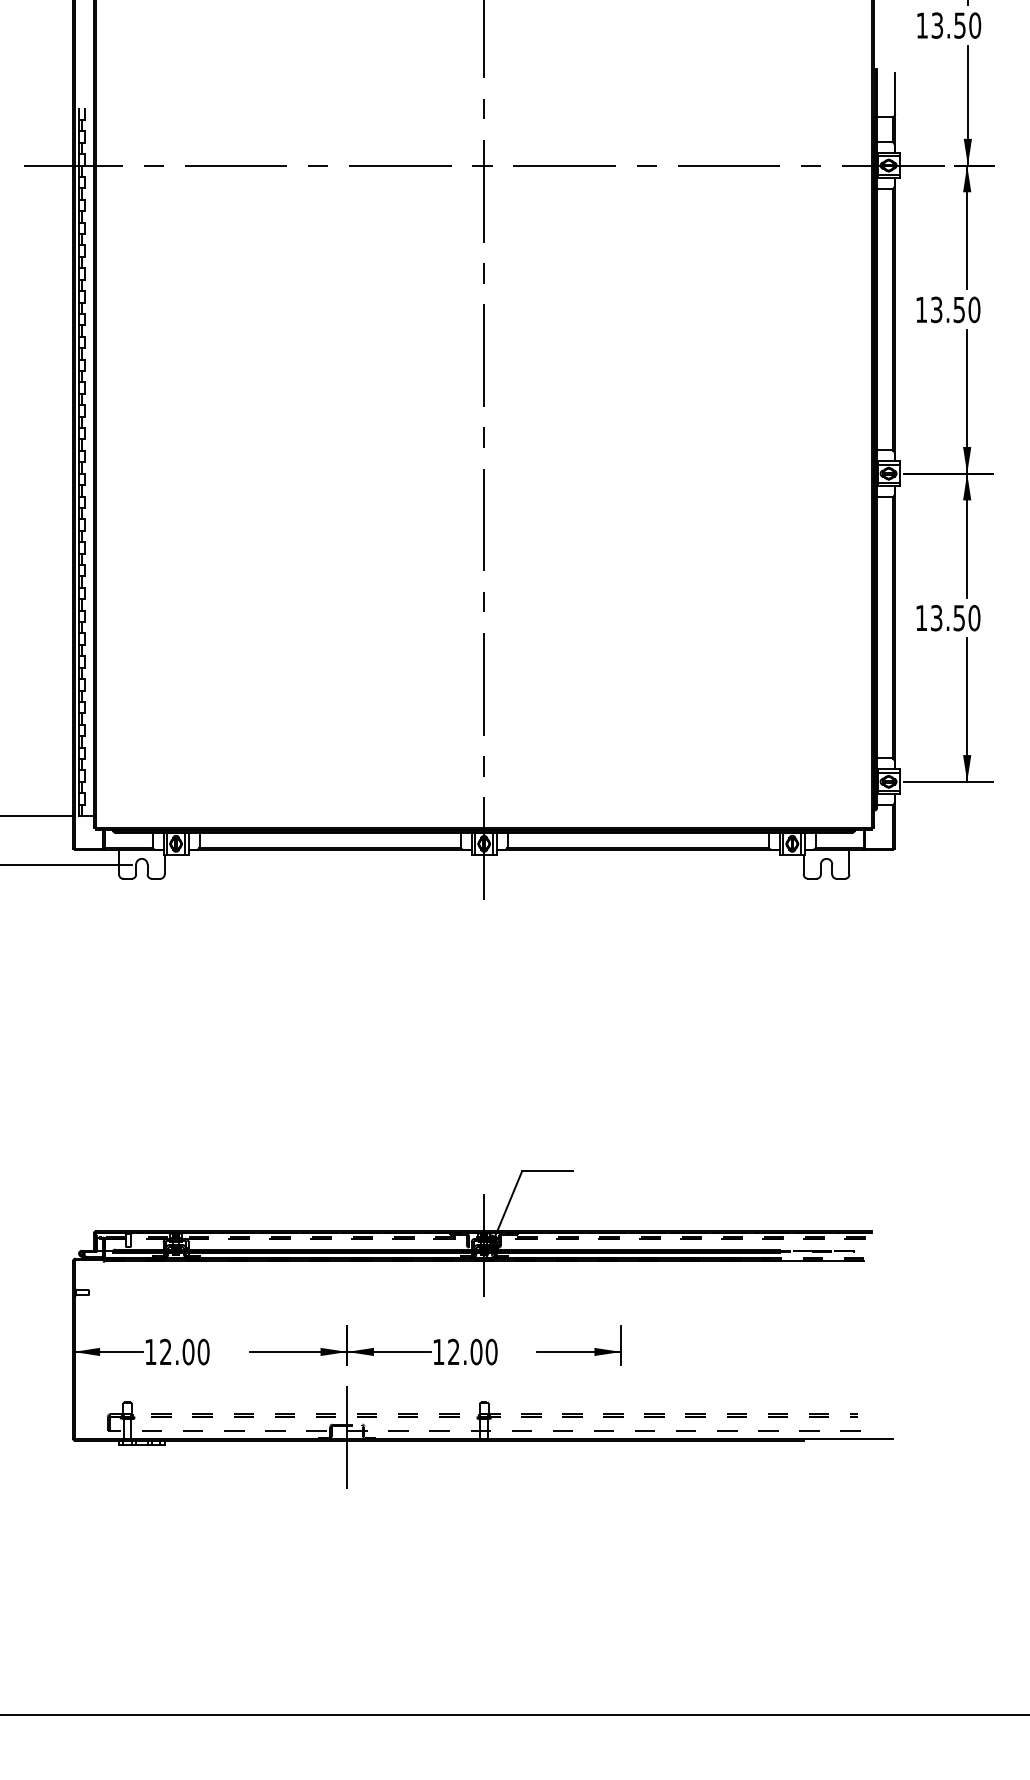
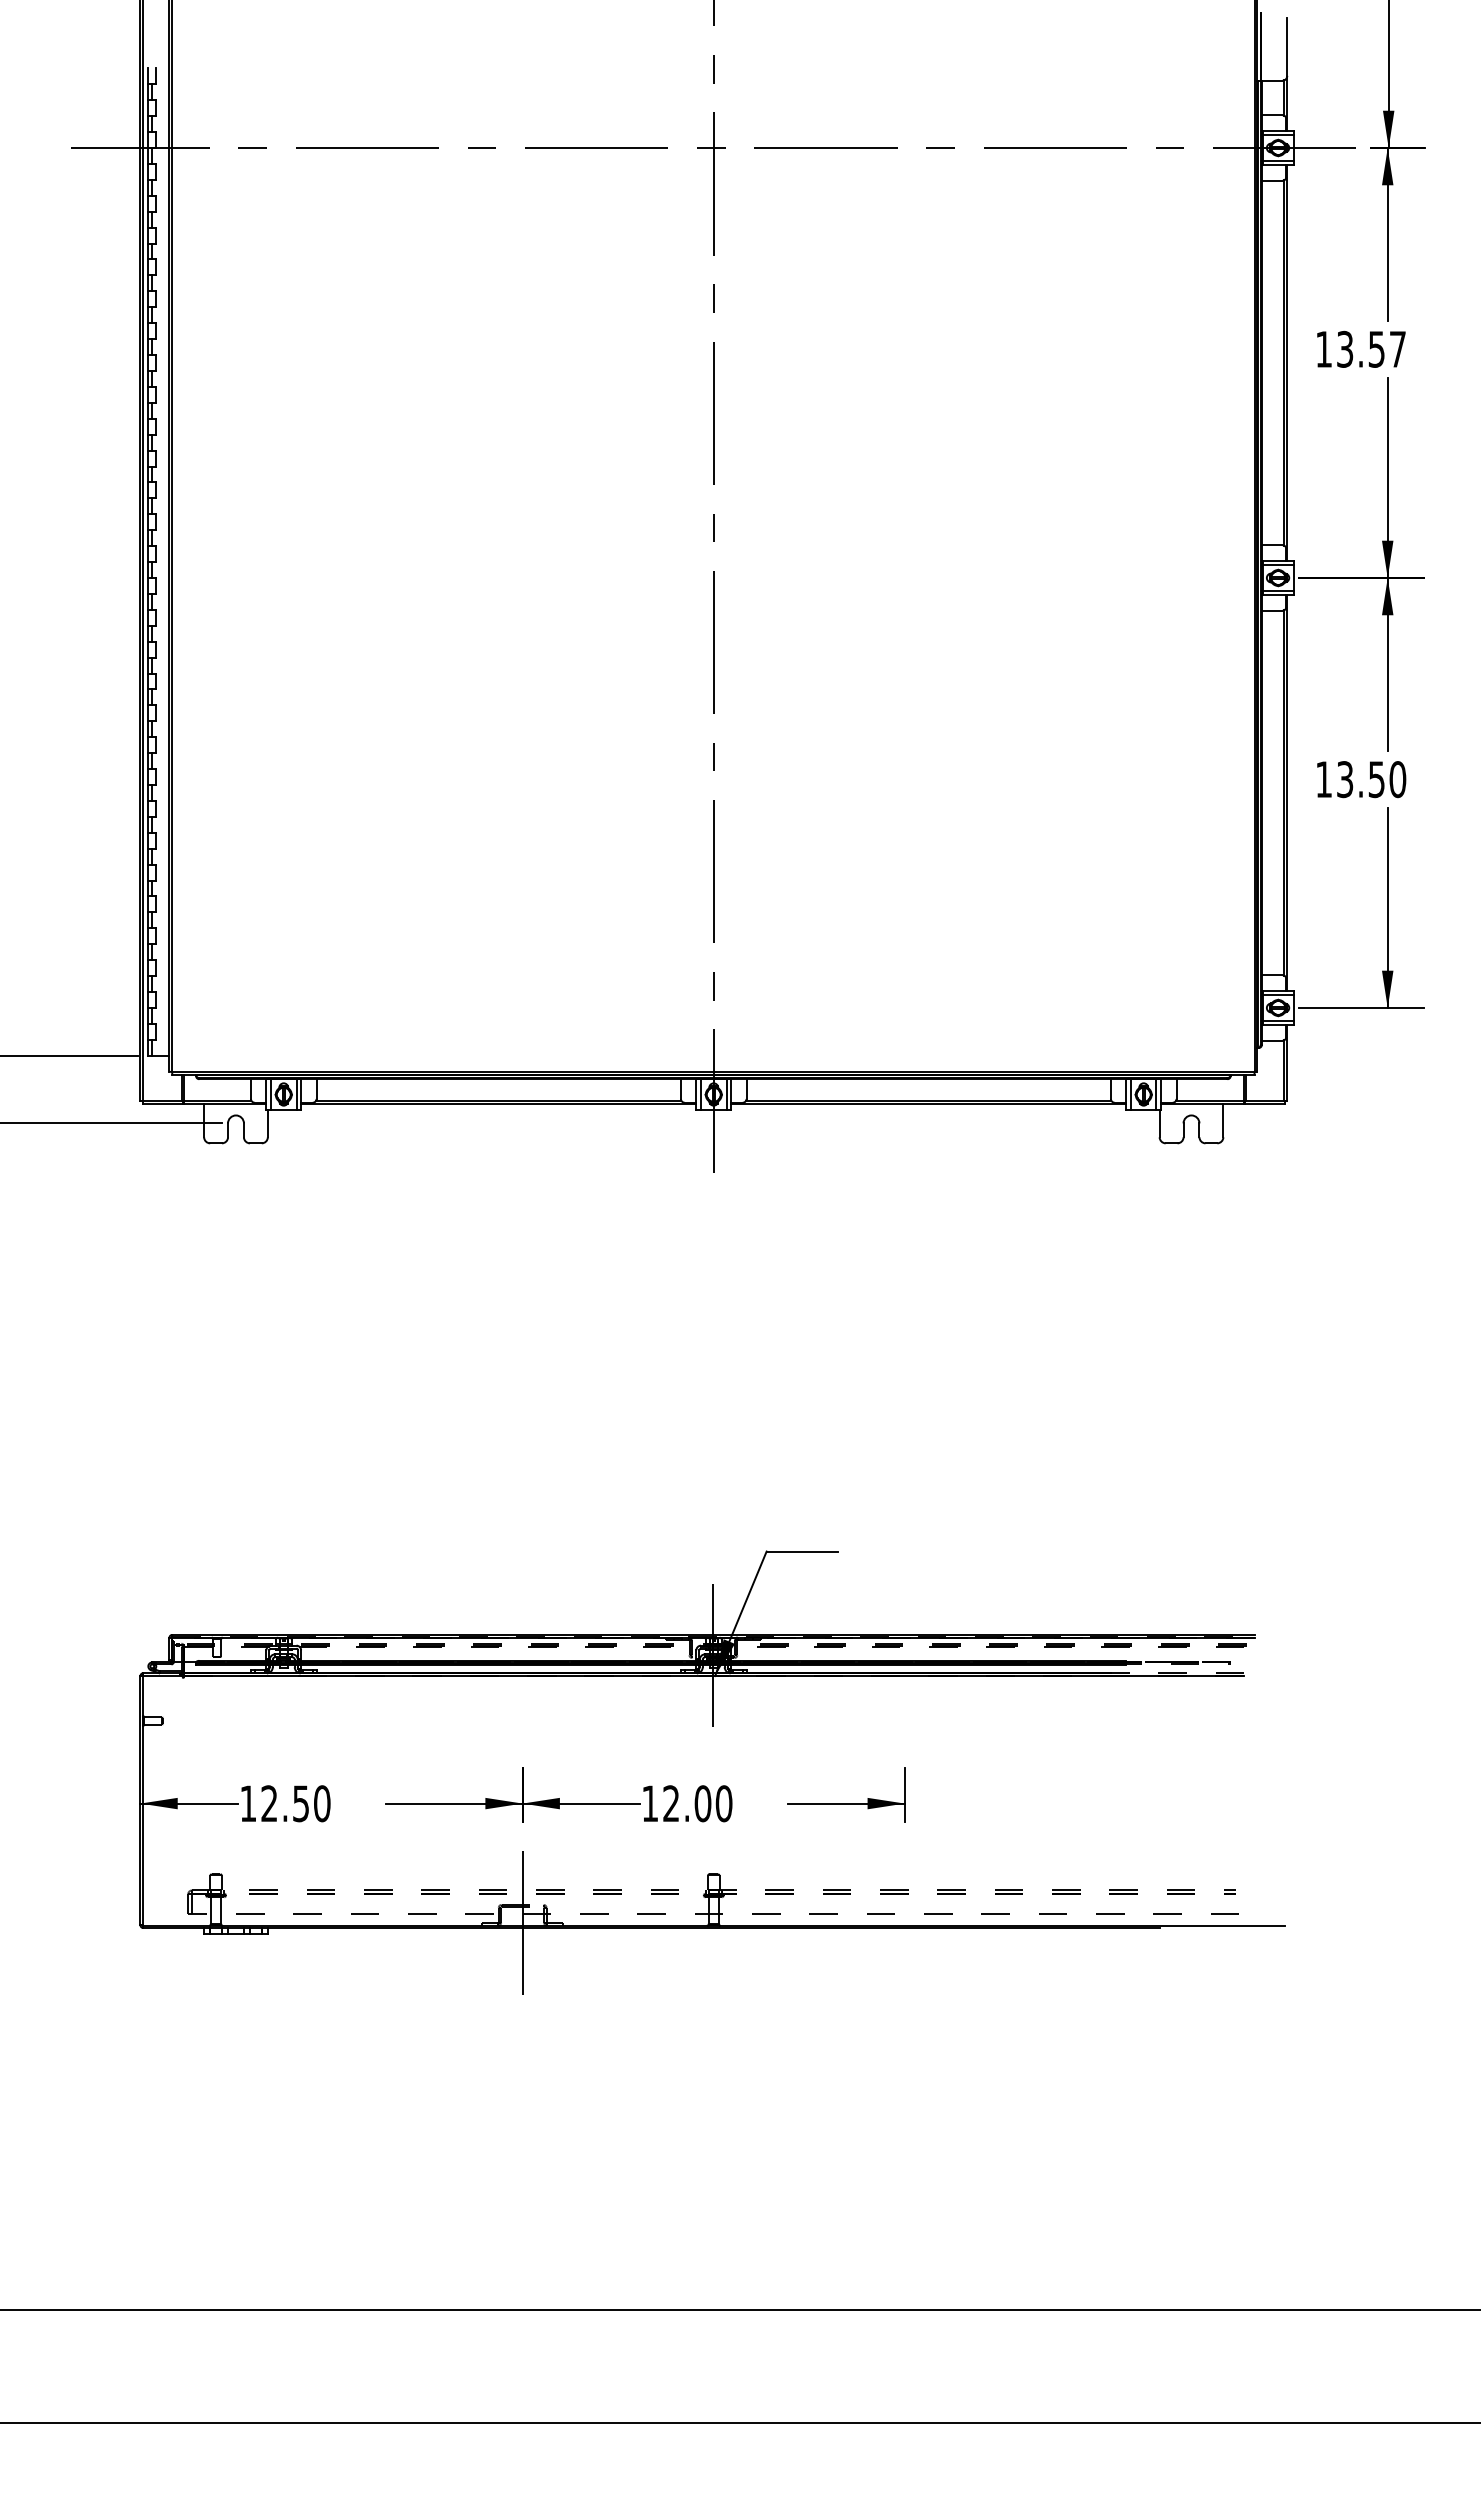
text: (974, 309) -> (1397, 348), 13.50 -> 13.57
text: (188, 1351) -> (300, 1803), 12.00 -> 12.50

